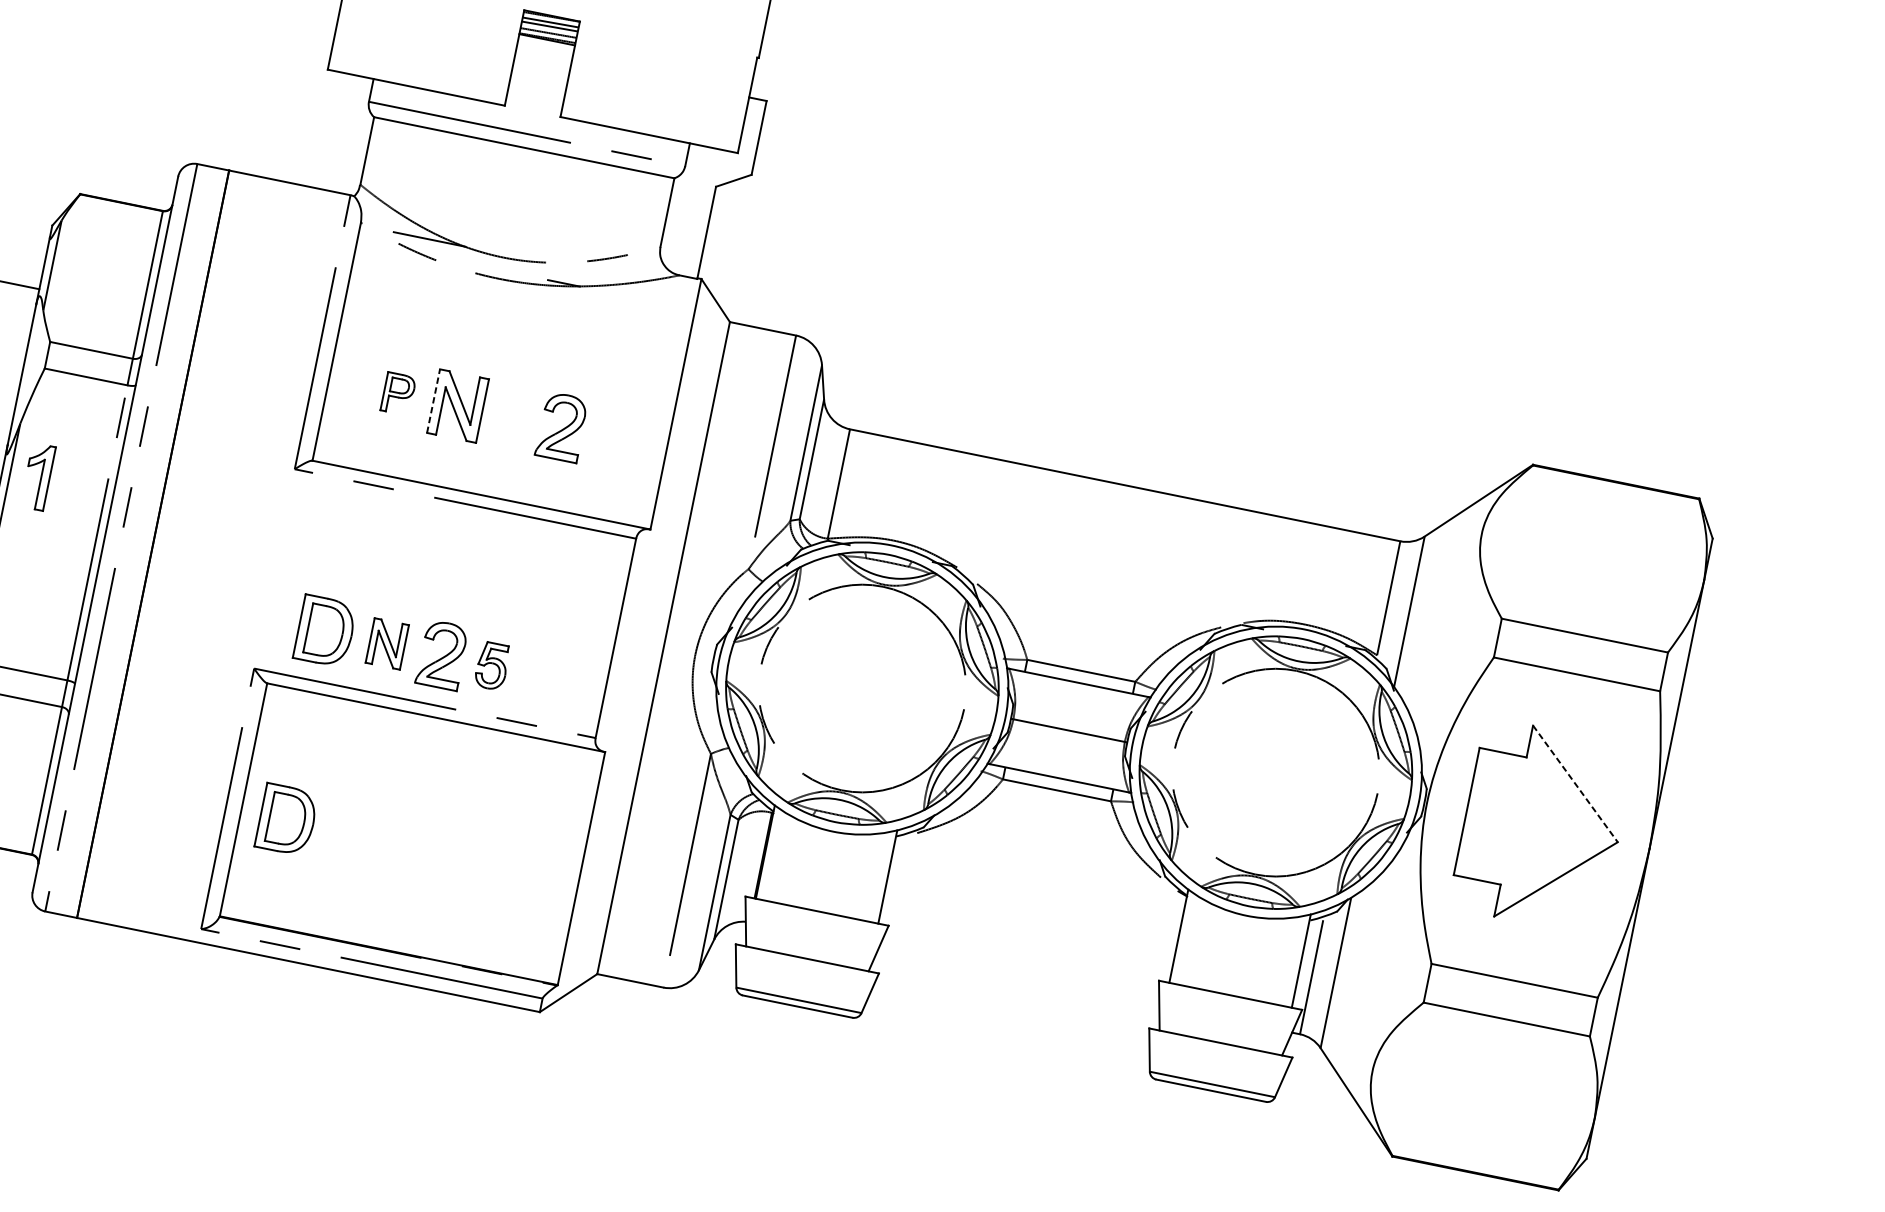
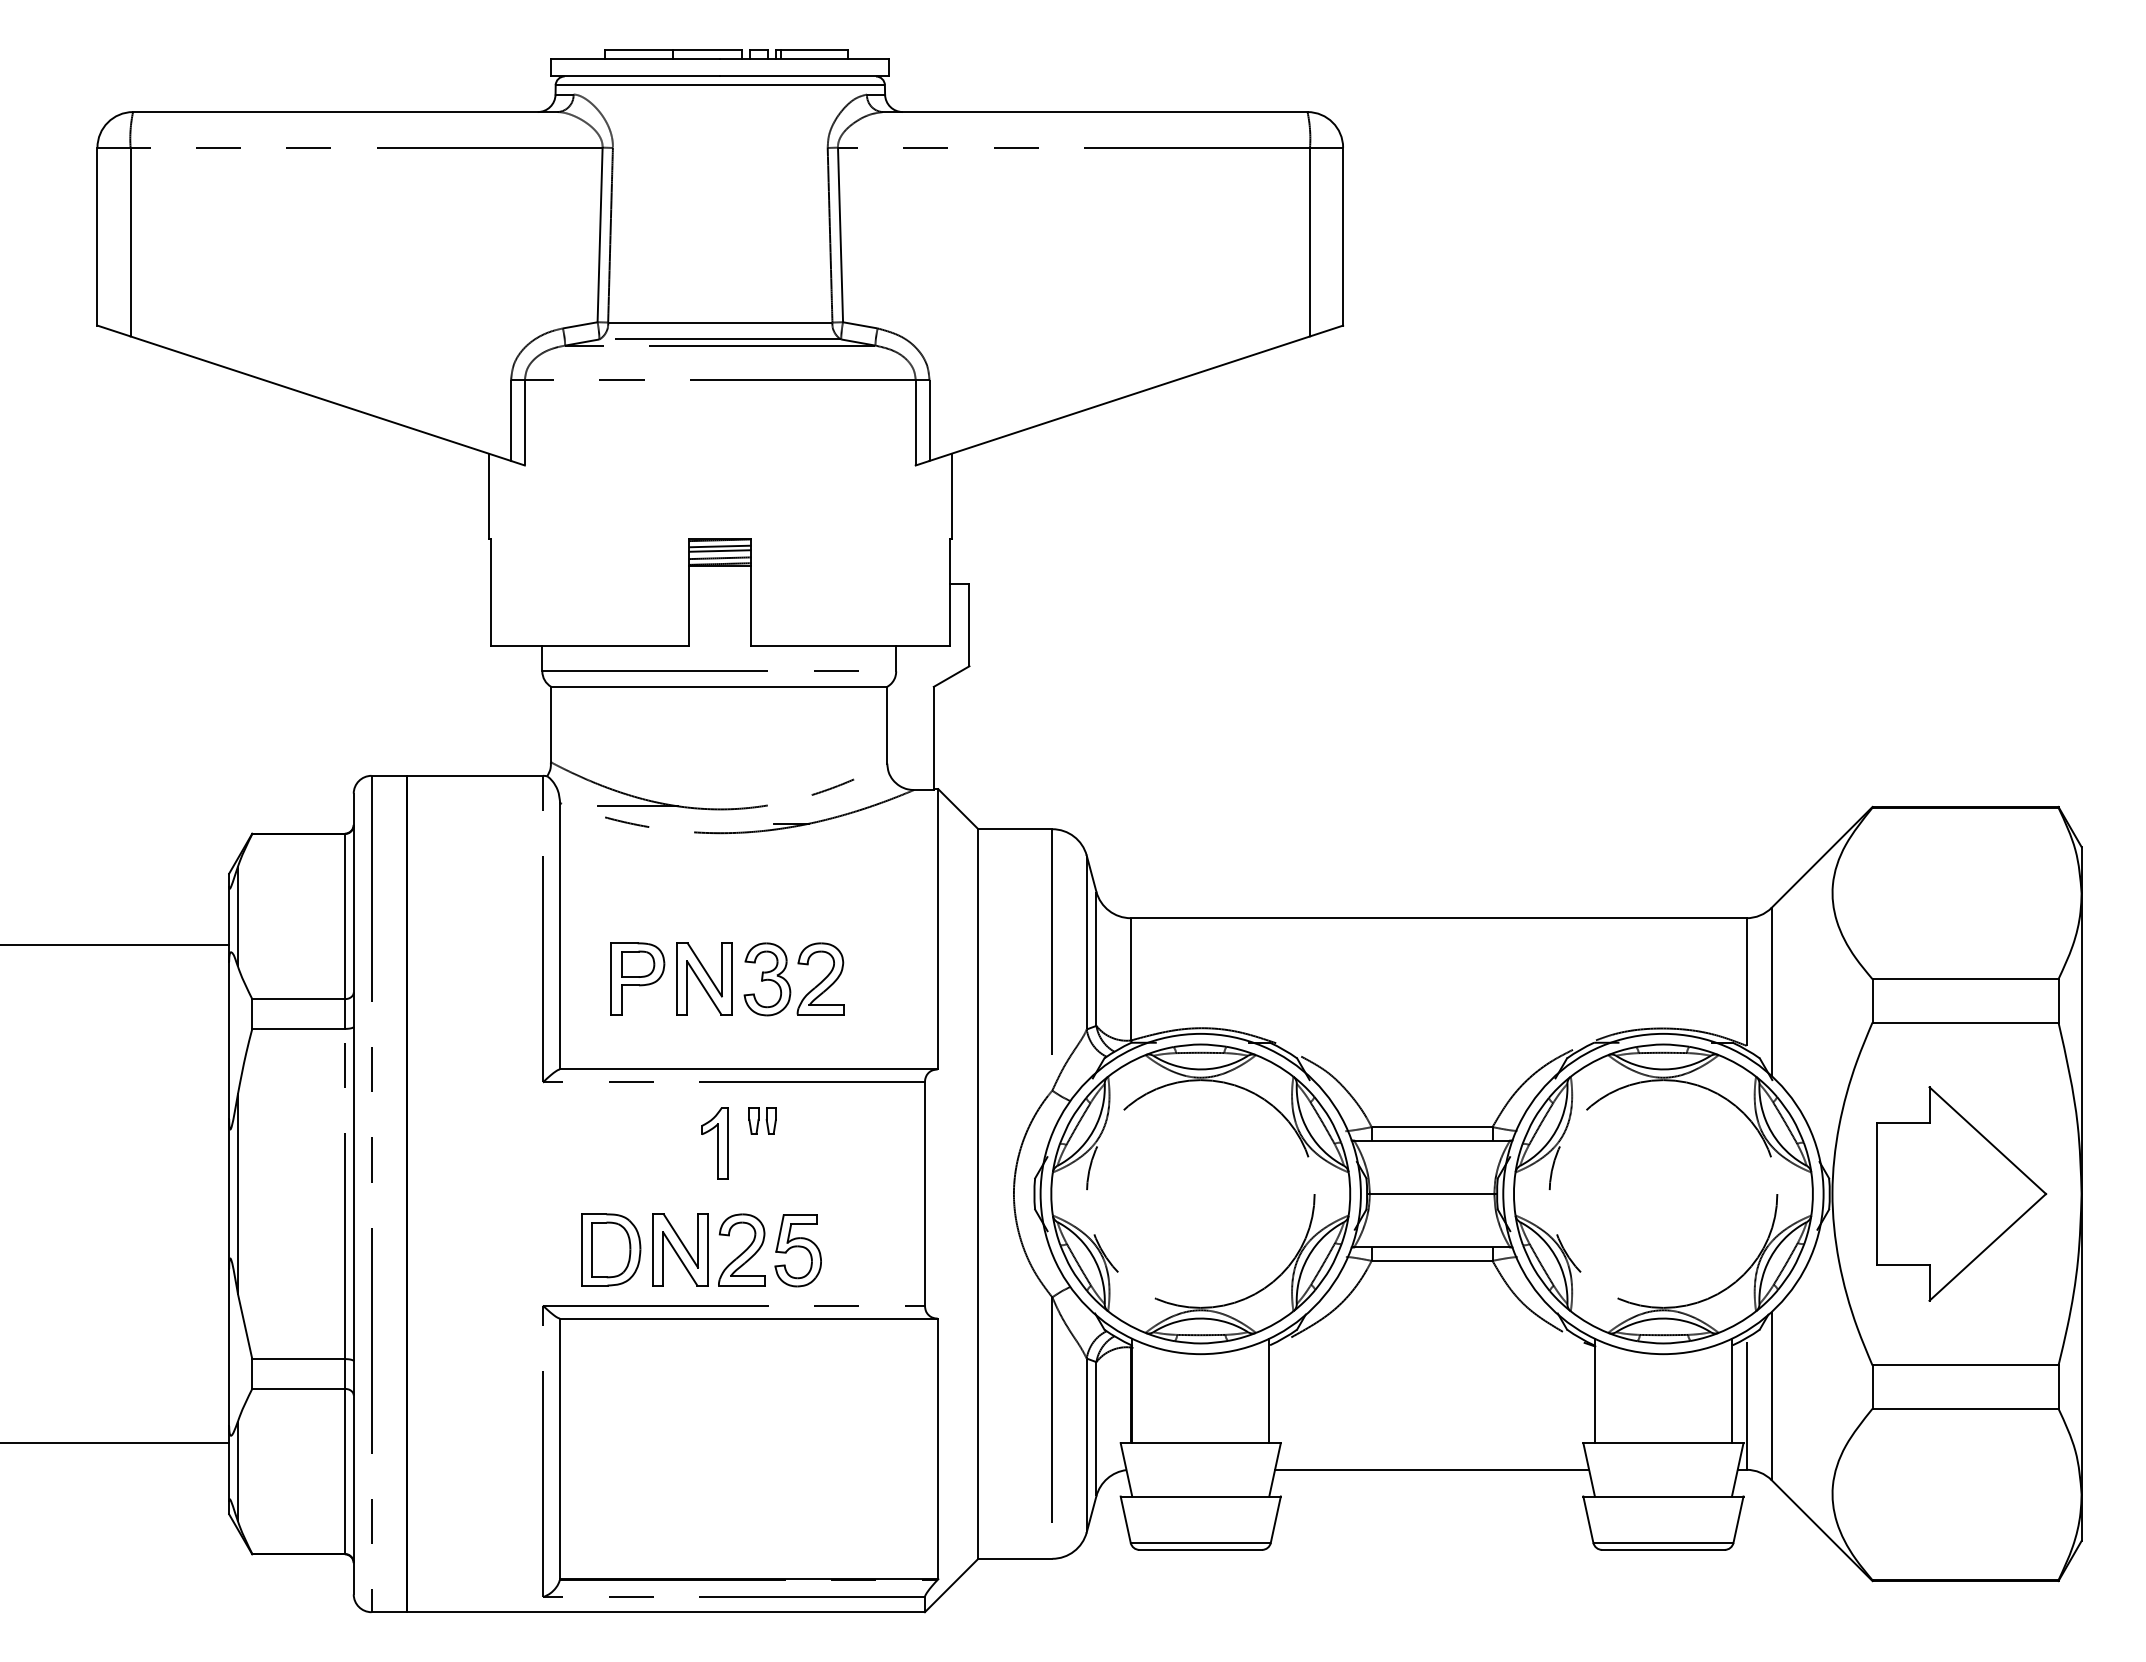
part: (398, 393) -> (637, 978), size x1.67
line: (433, 400) -> (677, 978), dashed -> solid
part: (514, 418) -> (767, 979), added
part: (37, 476) -> (714, 1143), moved
part: (484, 543) -> (762, 1120), added
part: (387, 643) -> (680, 1249), size x1.43
part: (491, 665) -> (797, 1250), size x1.43
line: (1576, 783) -> (1988, 1140), dashed -> solid
part: (287, 819) -> (611, 1460), removed
line: (1019, 976) -> (1432, 1469), added

